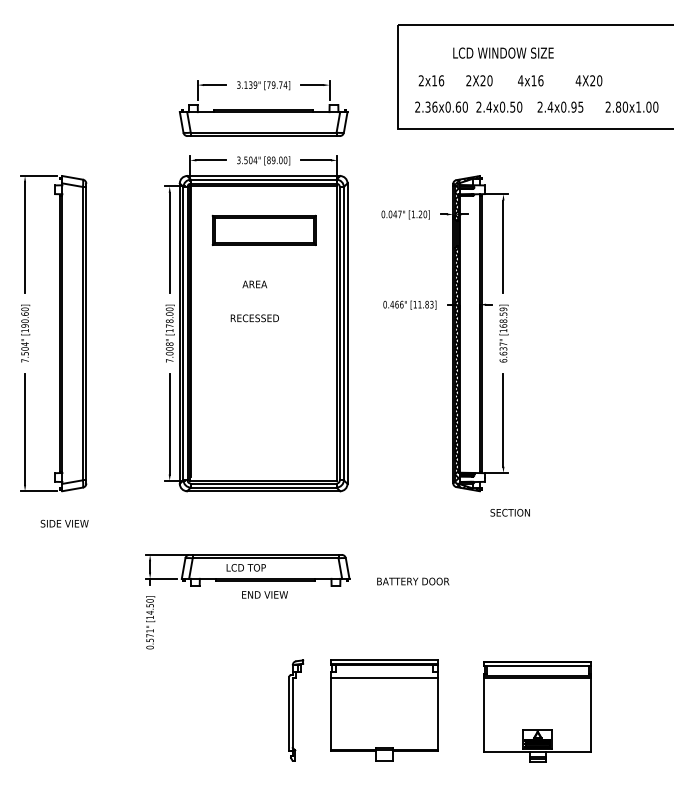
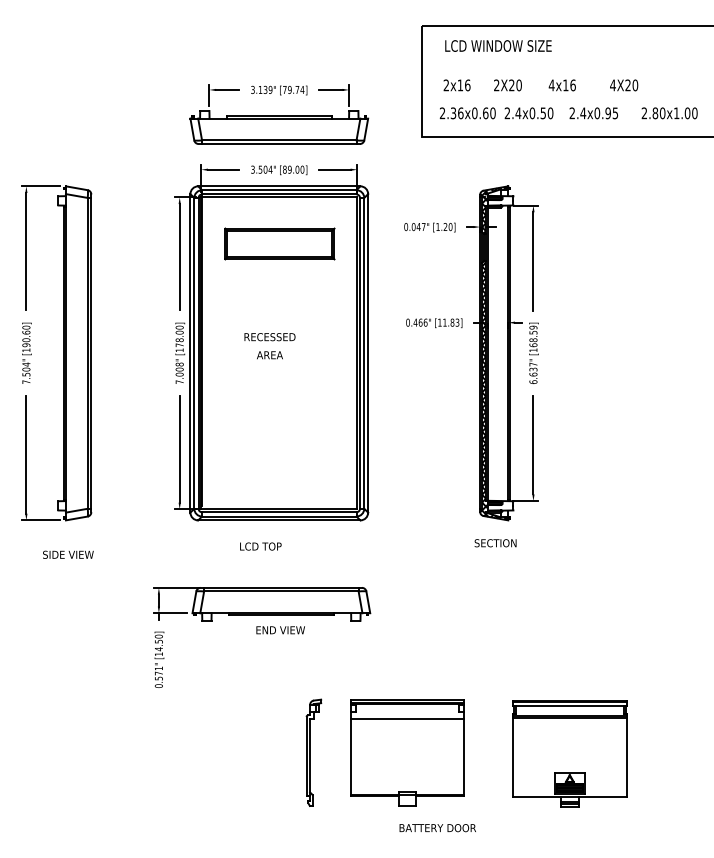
text: (503, 52) -> (498, 45), moved
text: (254, 284) -> (269, 355), moved
text: (510, 513) -> (495, 543), moved
text: (245, 567) -> (260, 546), moved
text: (412, 581) -> (437, 828), moved

